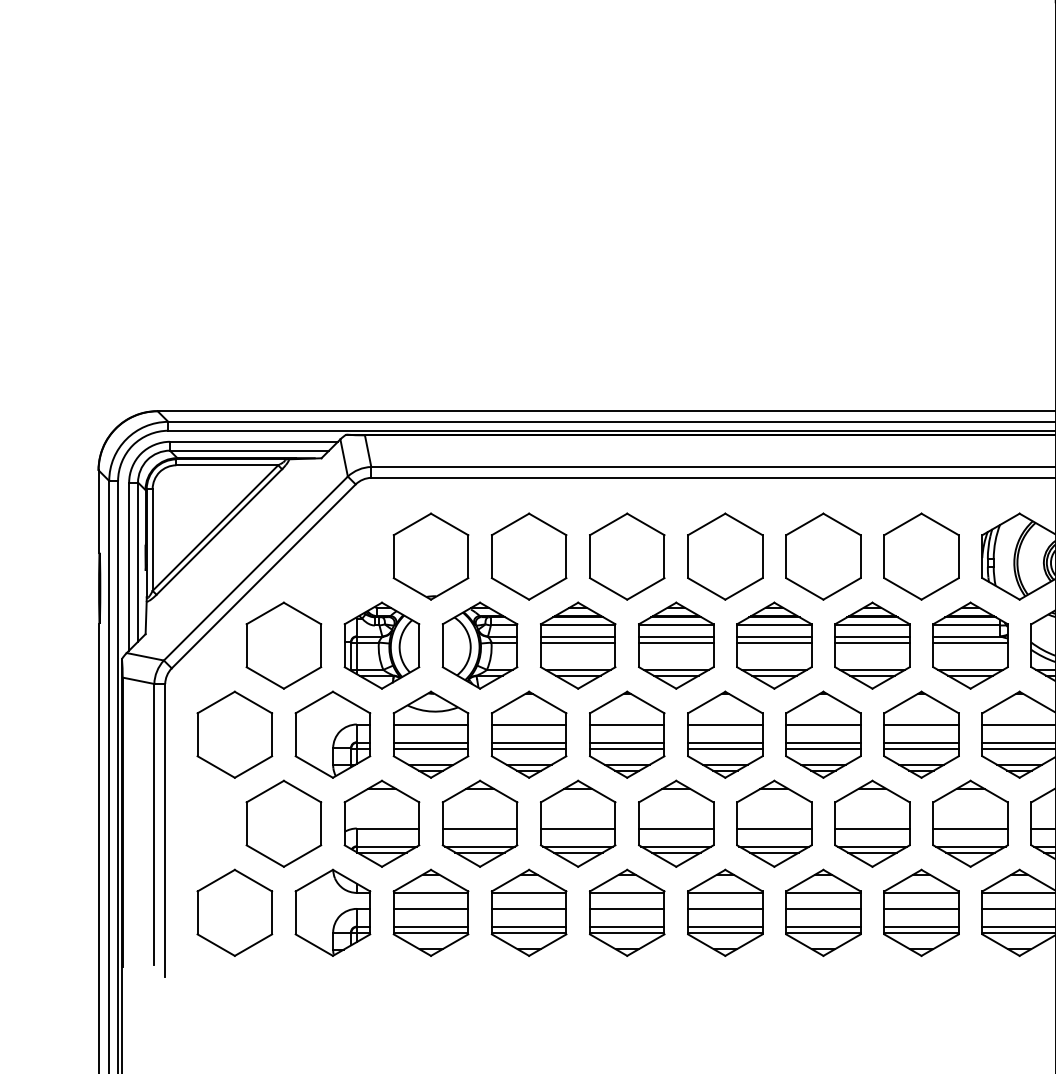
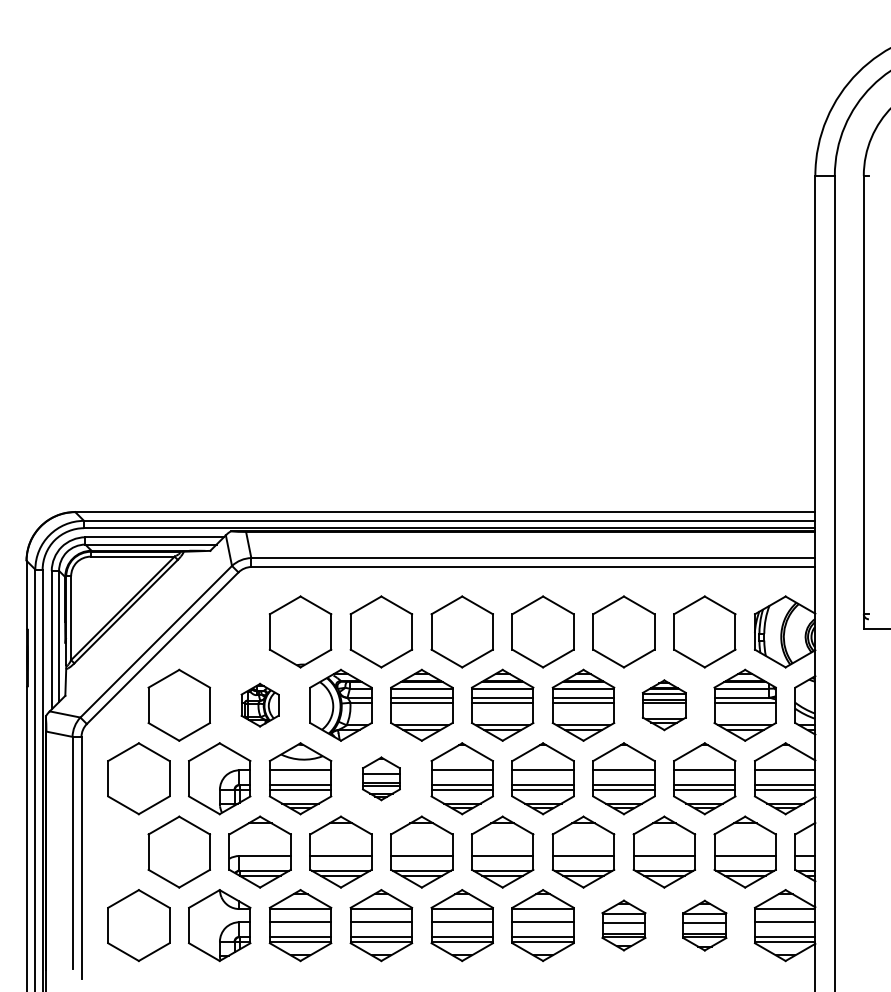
part: (381, 644) -> (259, 704), size x0.6
part: (872, 644) -> (664, 704), size x0.7
part: (529, 734) -> (381, 778), size x0.6
part: (822, 912) -> (623, 925), size x0.7
part: (921, 912) -> (704, 925), size x0.7

